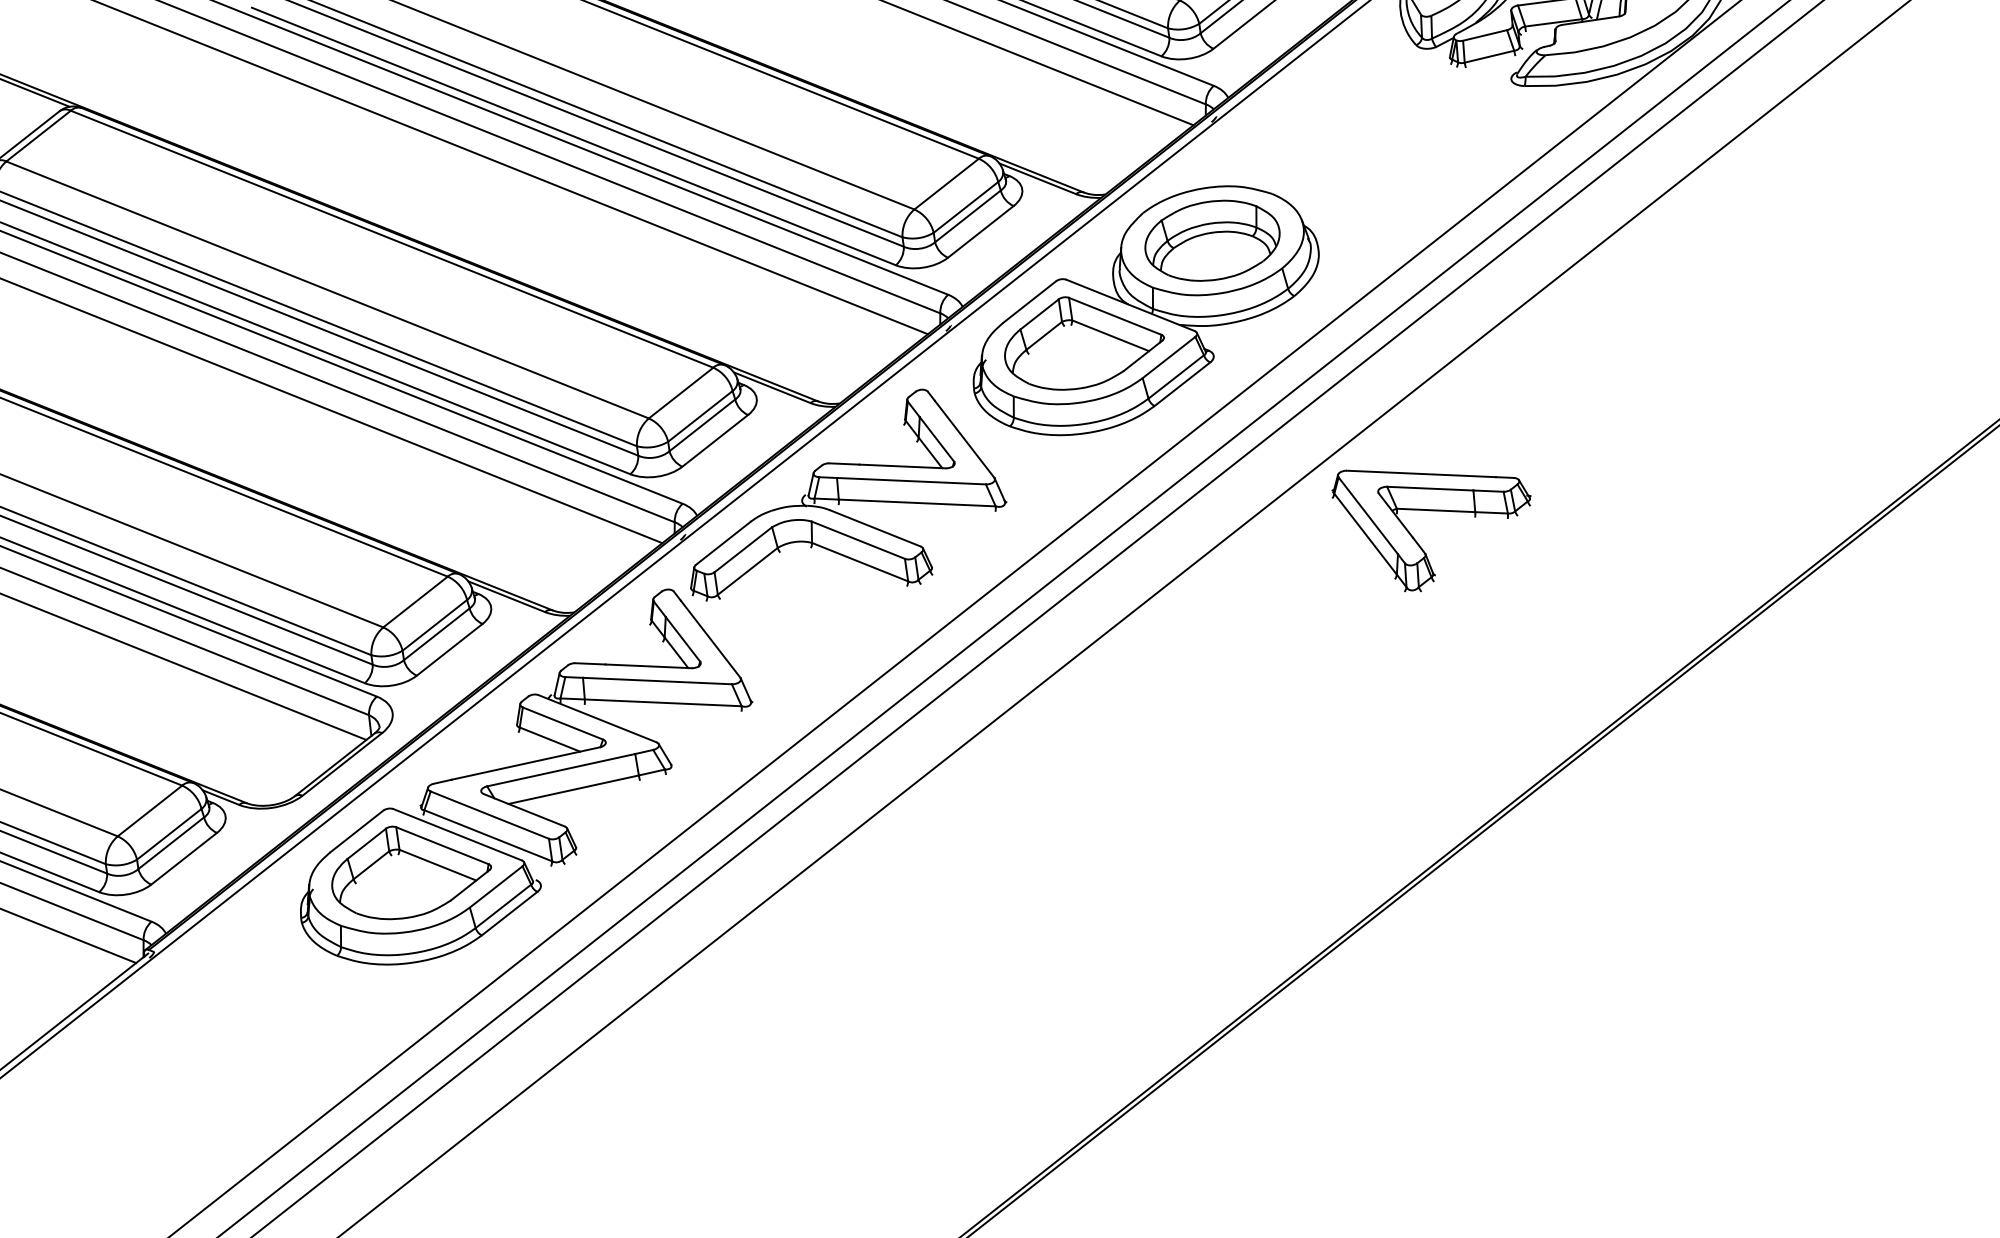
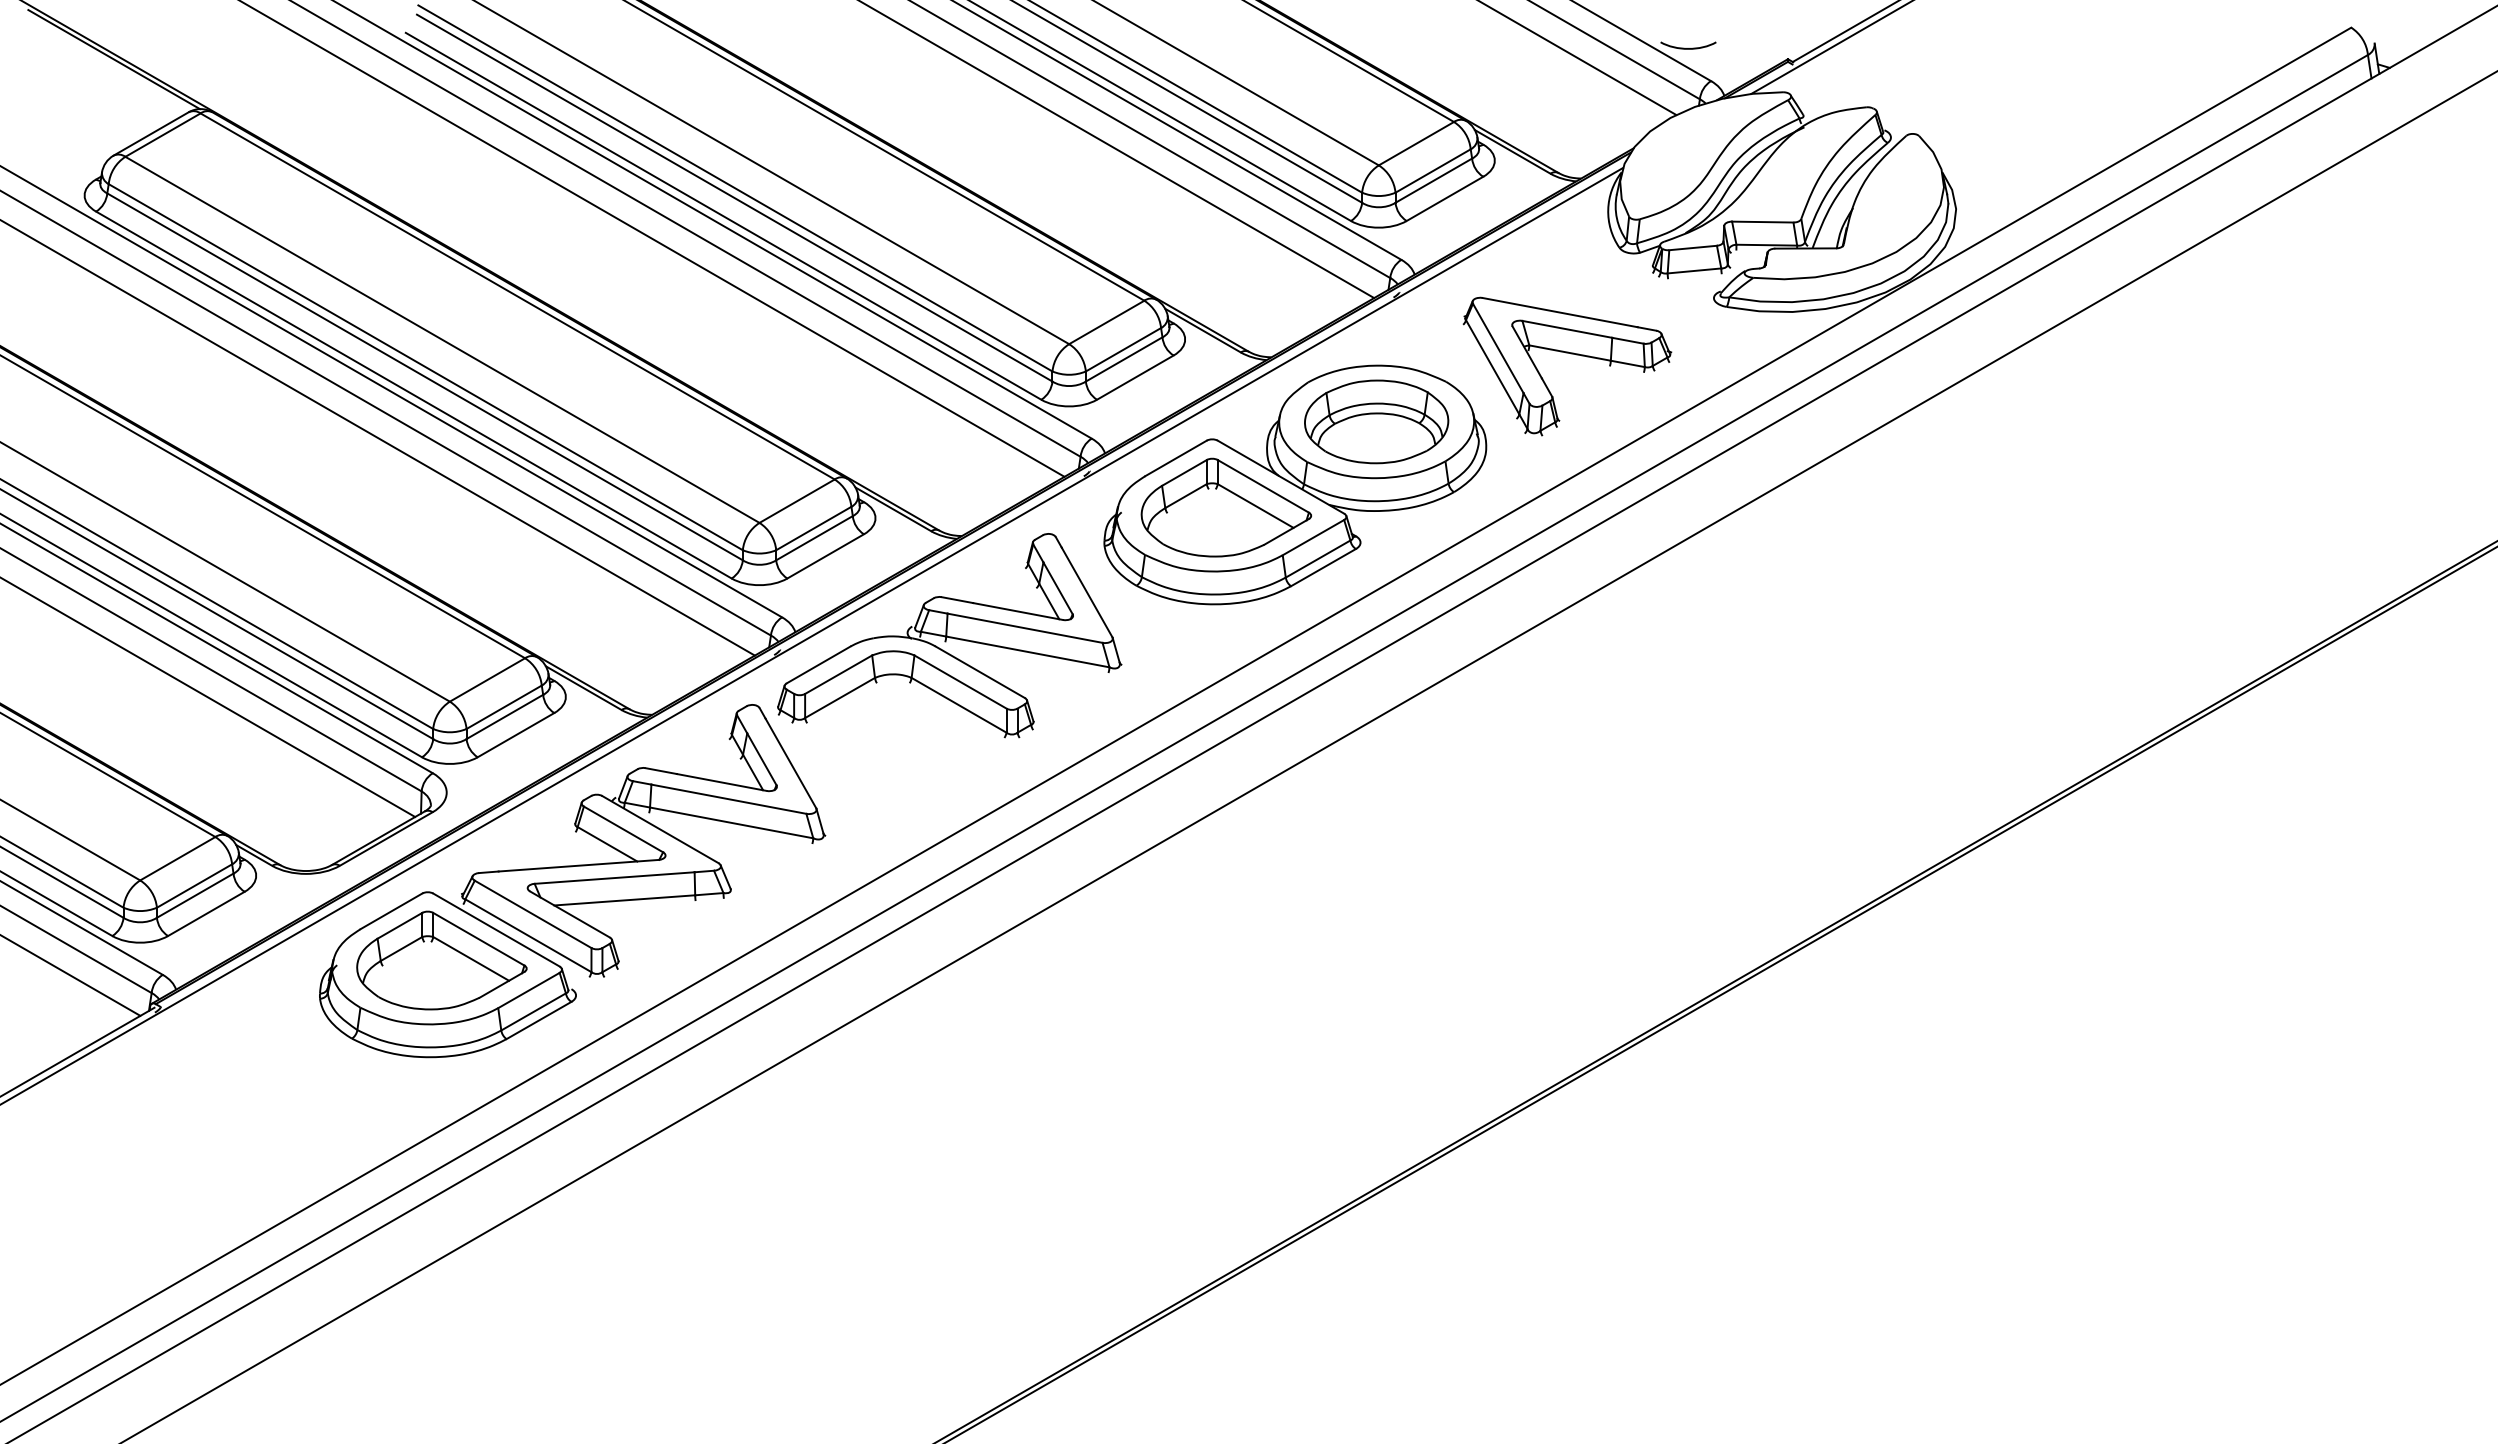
part: (1437, 511) -> (1571, 354), moved

